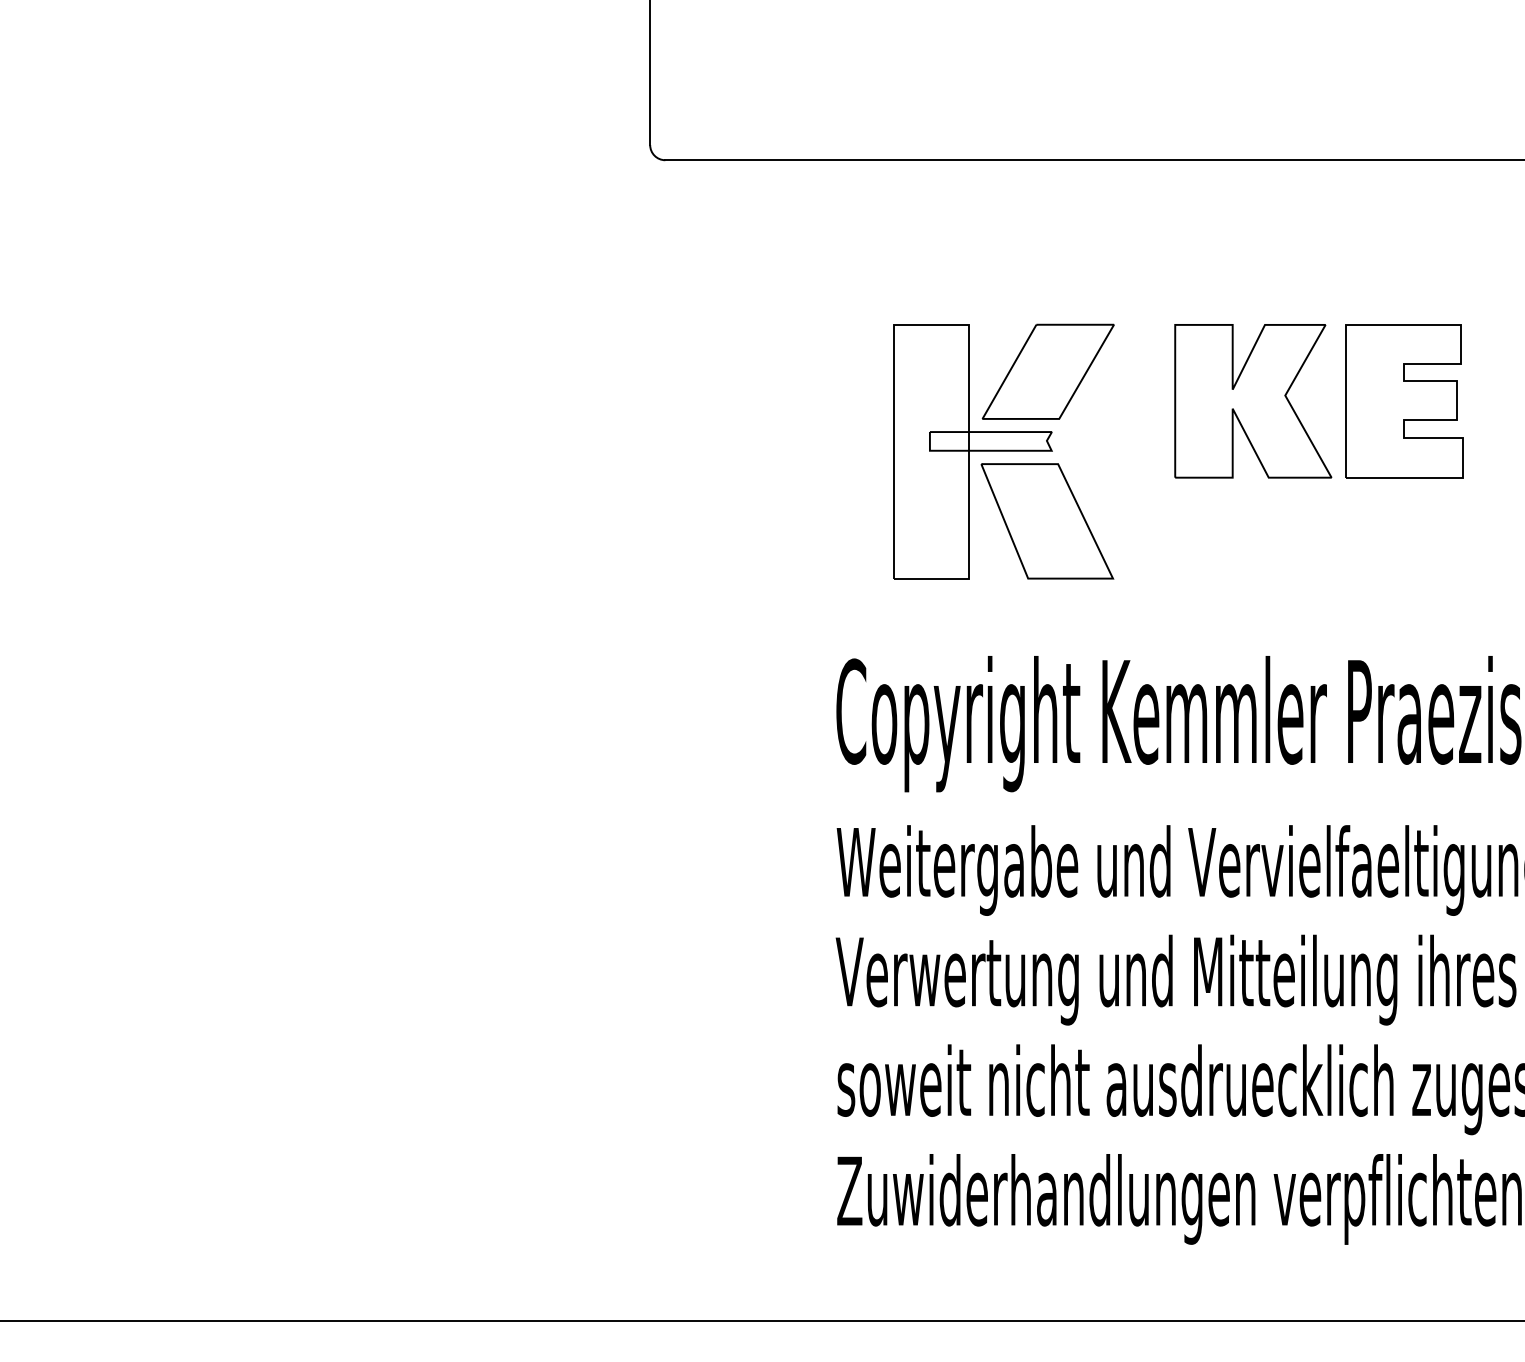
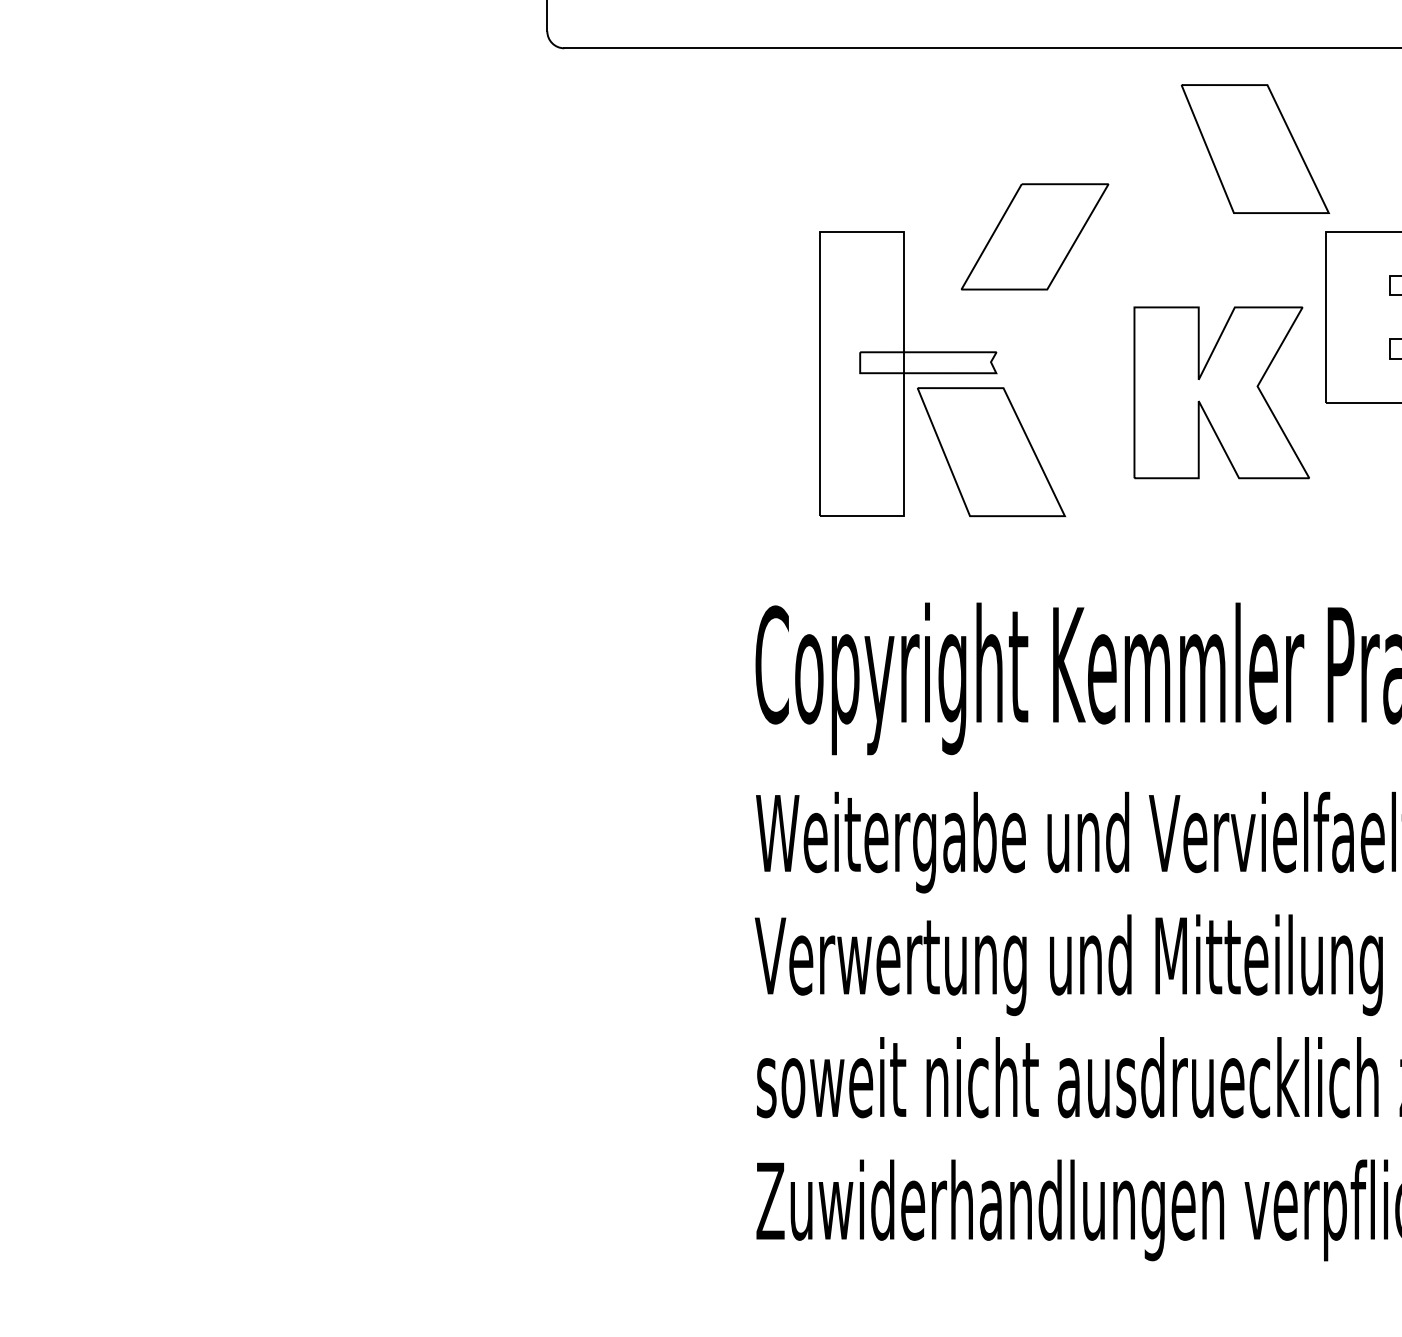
part: (1283, 250) -> (1255, 149), added
part: (1047, 371) -> (1034, 236), moved
part: (1253, 401) -> (1222, 393), moved

